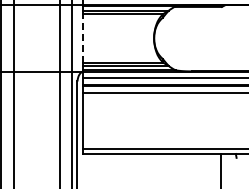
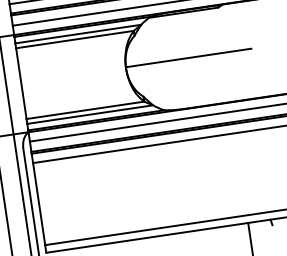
line: (82, 37) -> (21, 82), dashed -> solid
line: (196, 37) -> (187, 57), added

